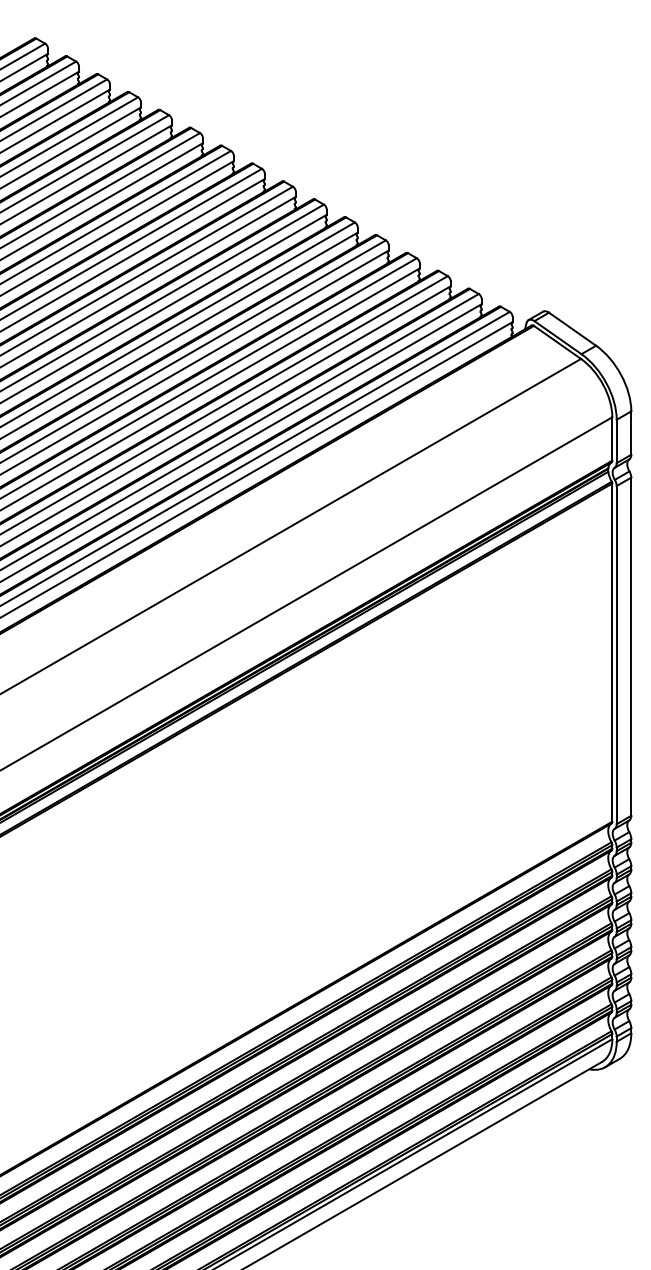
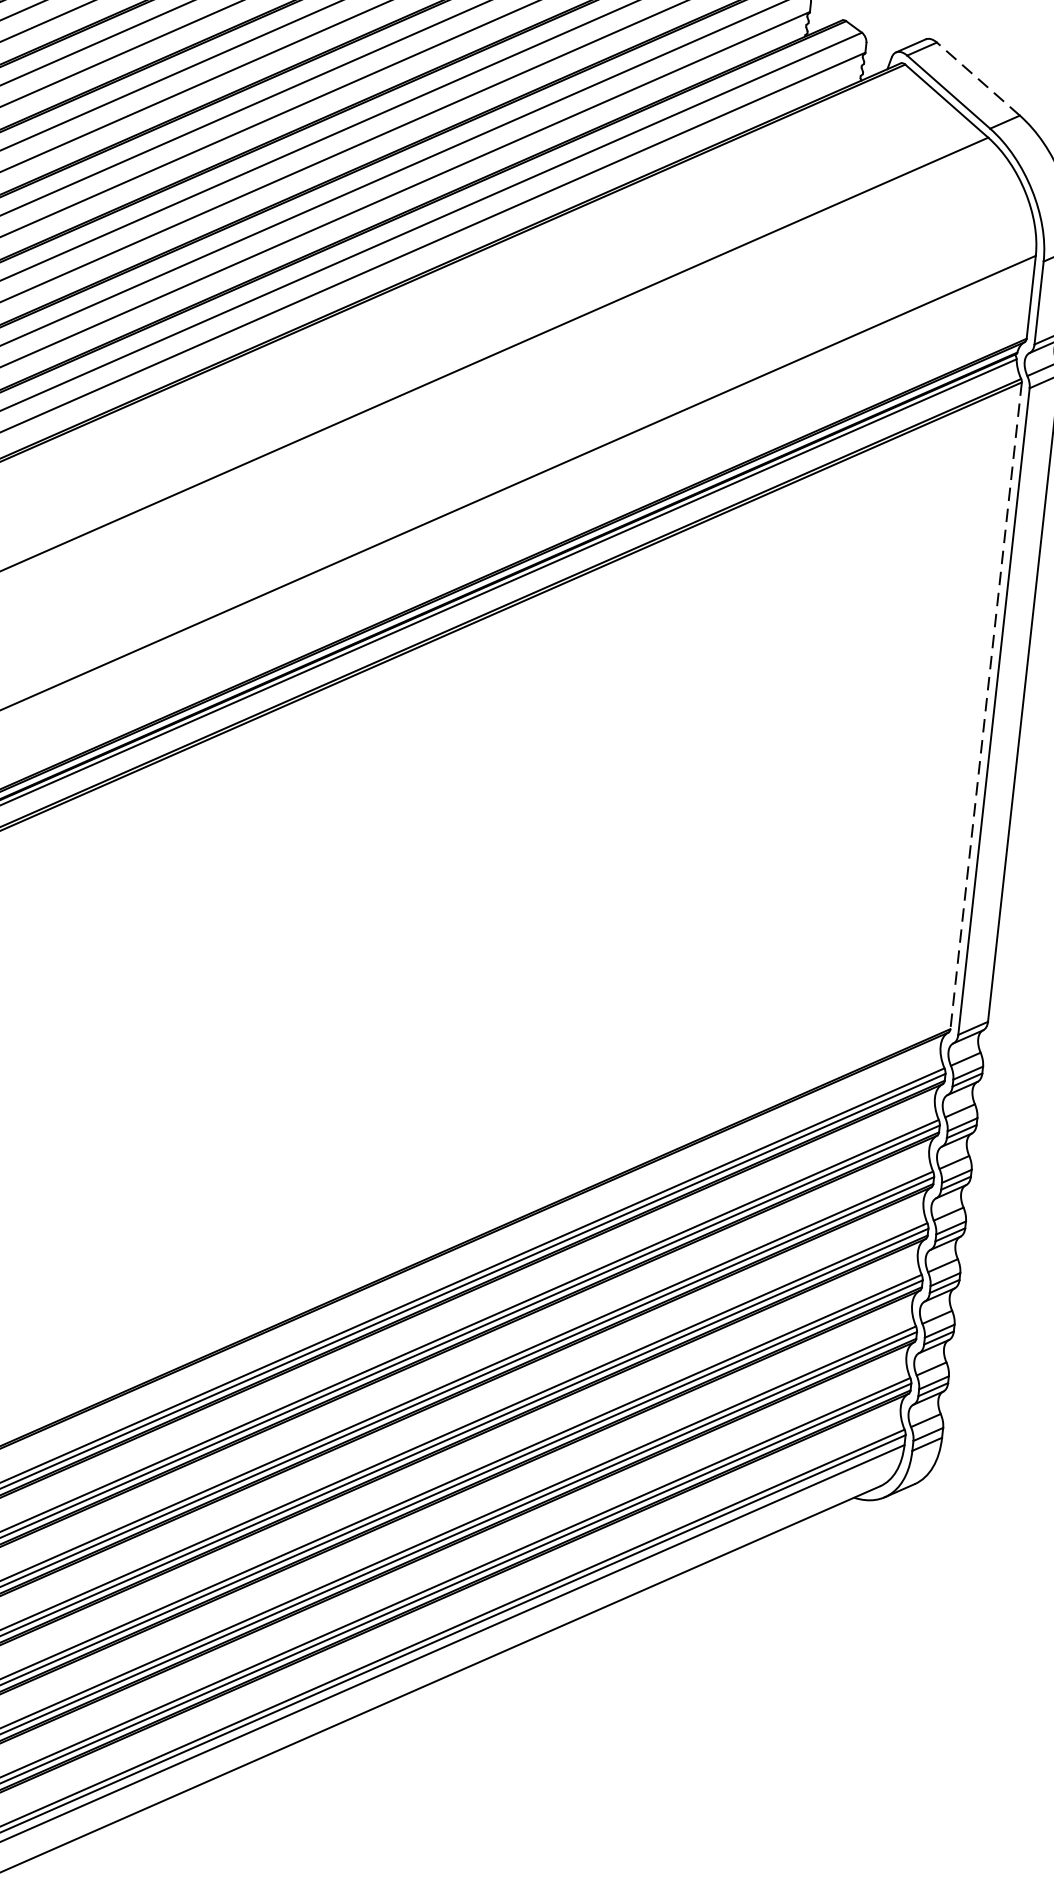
line: (572, 329) -> (978, 79), solid -> dashed
line: (612, 653) -> (986, 707), solid -> dashed

